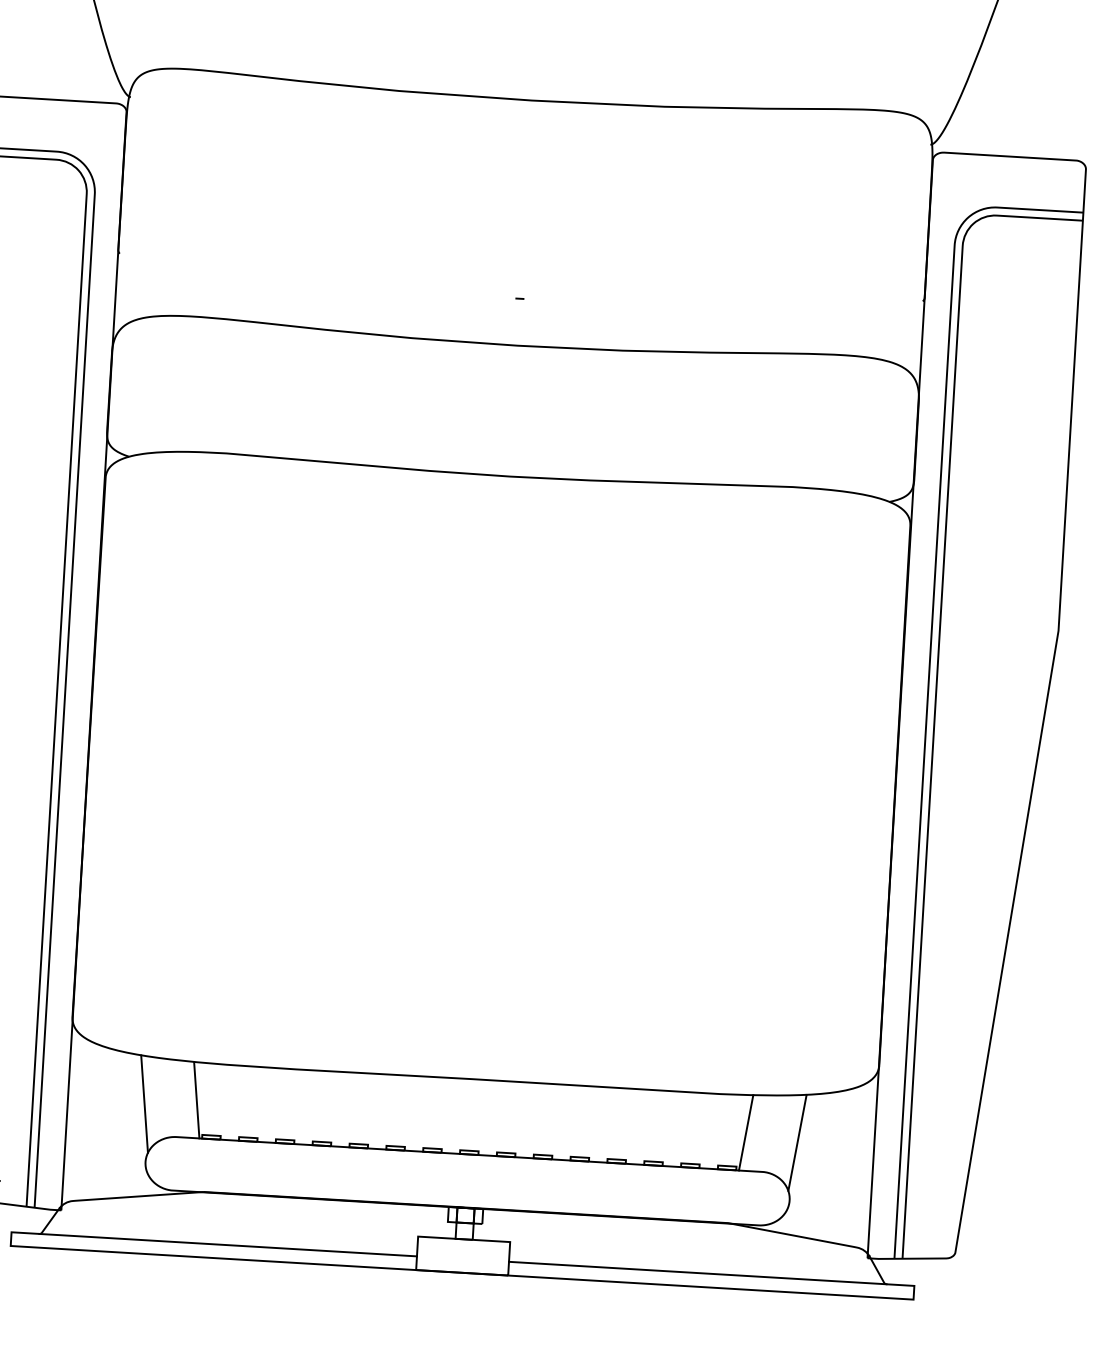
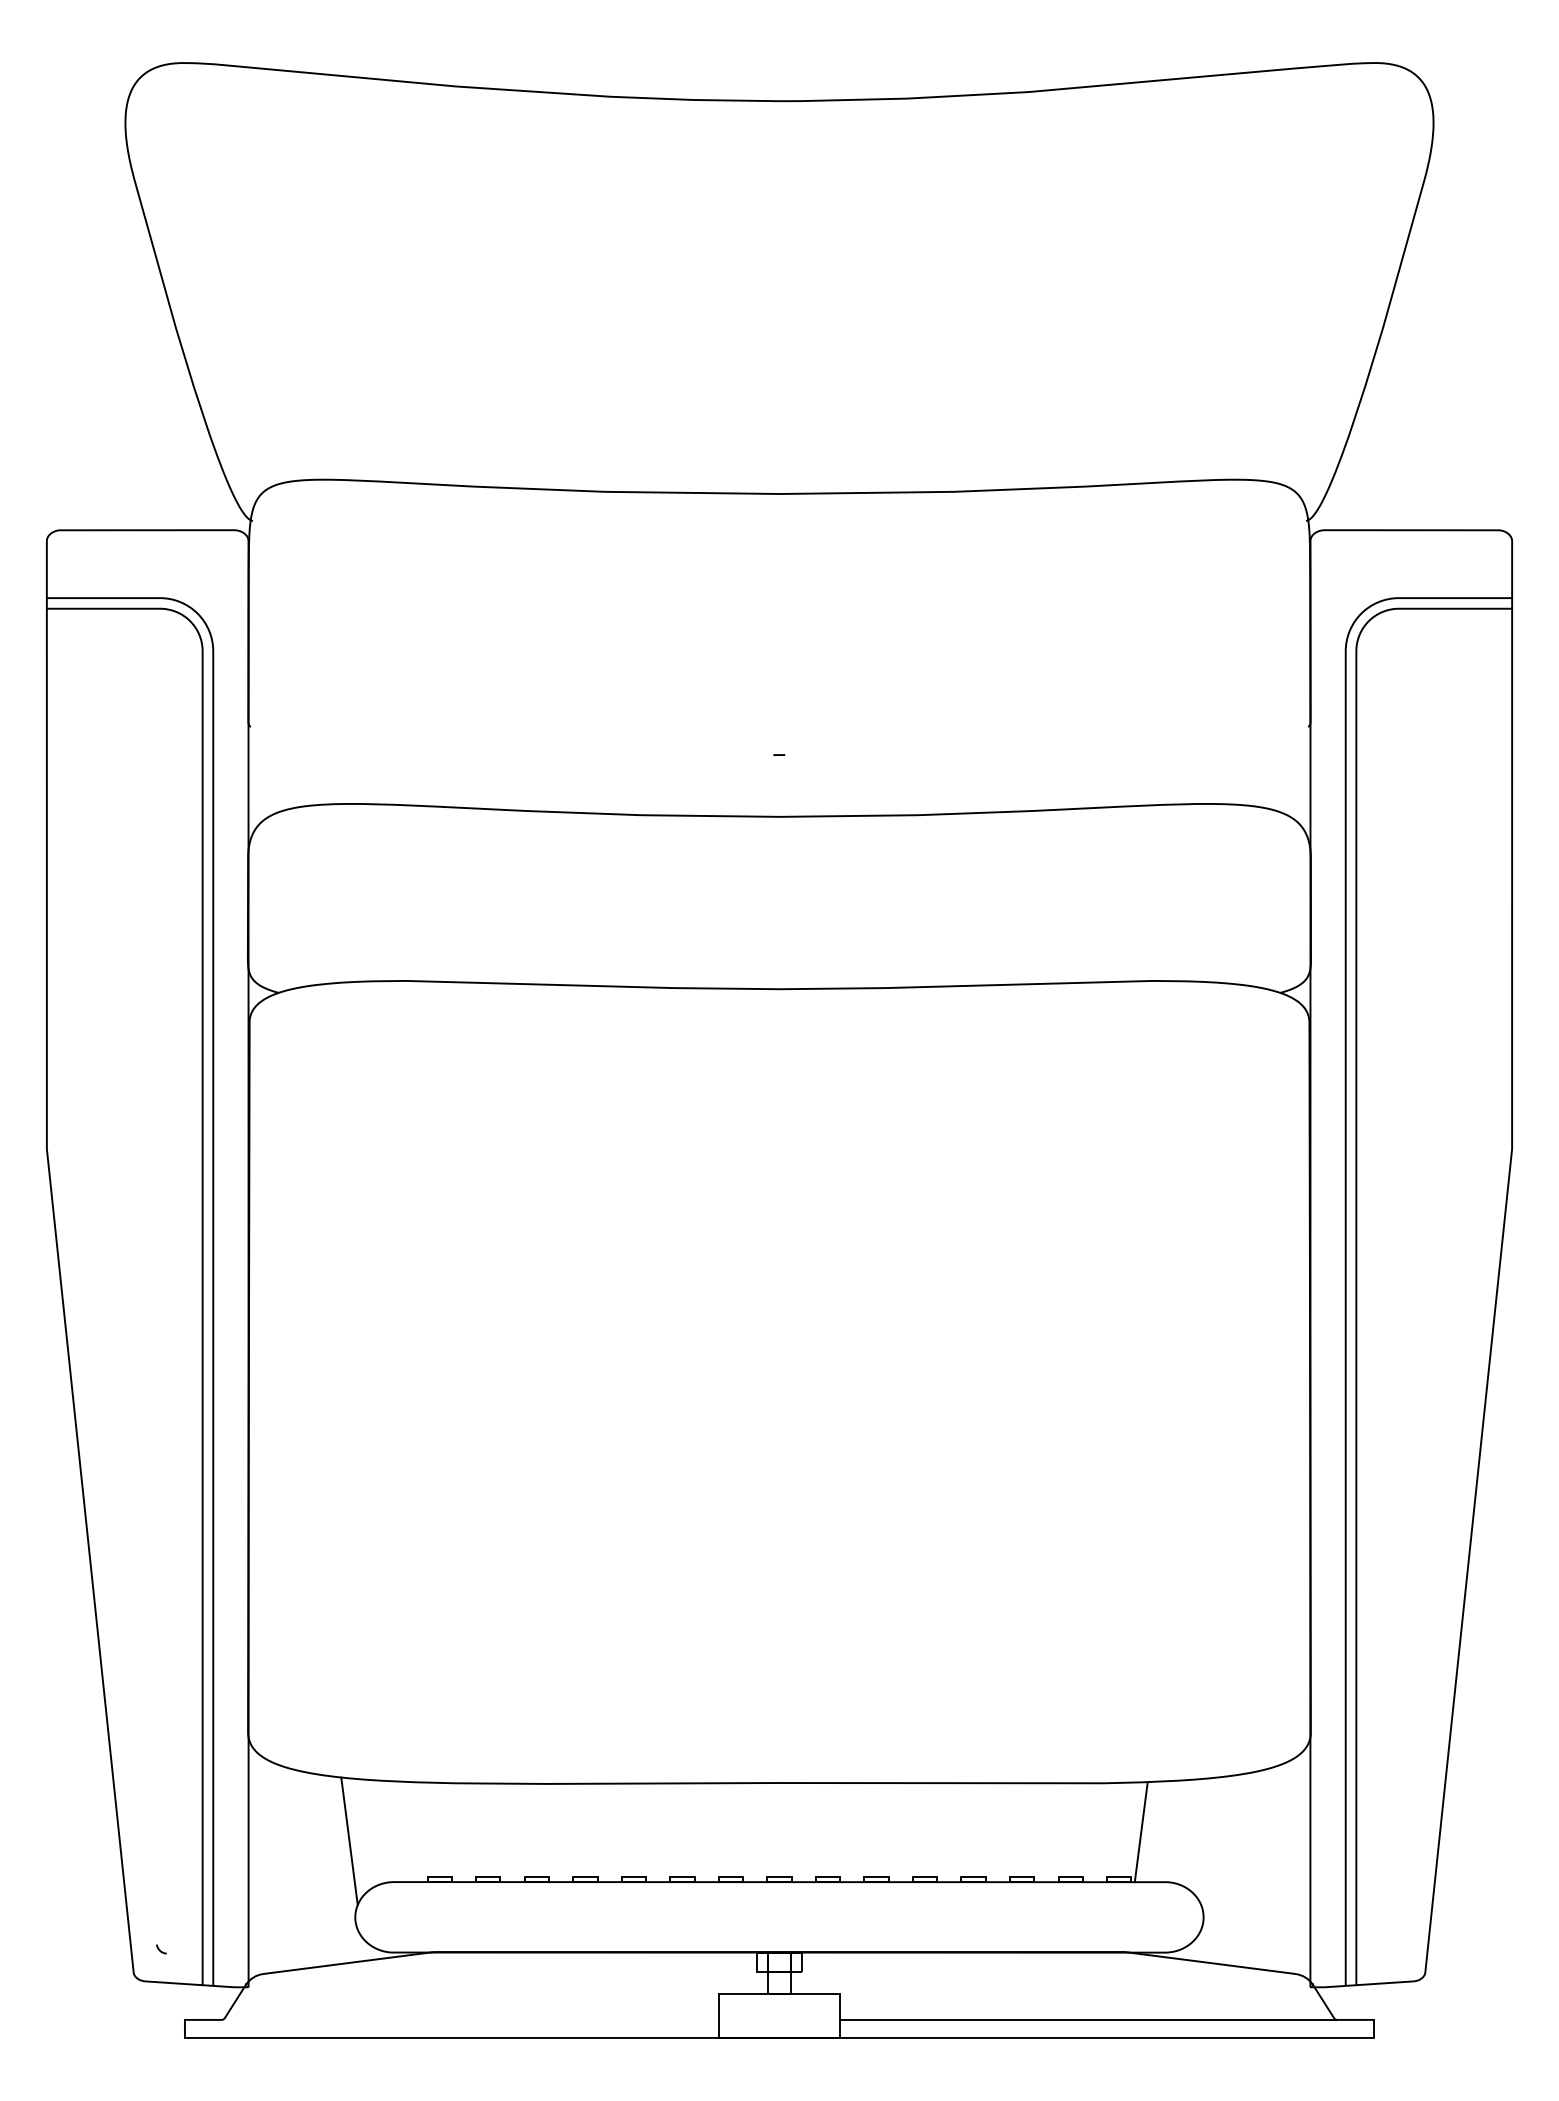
line: (196, 1100) -> (417, 1832), removed
line: (797, 1142) -> (1209, 1840), removed
line: (227, 1244) -> (469, 2019), removed

